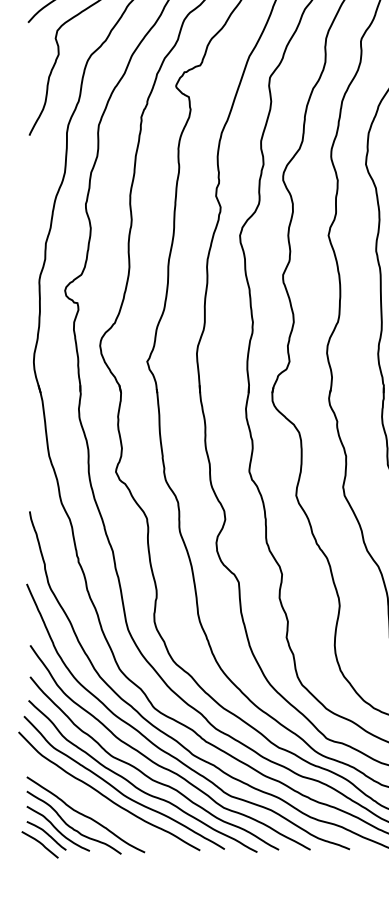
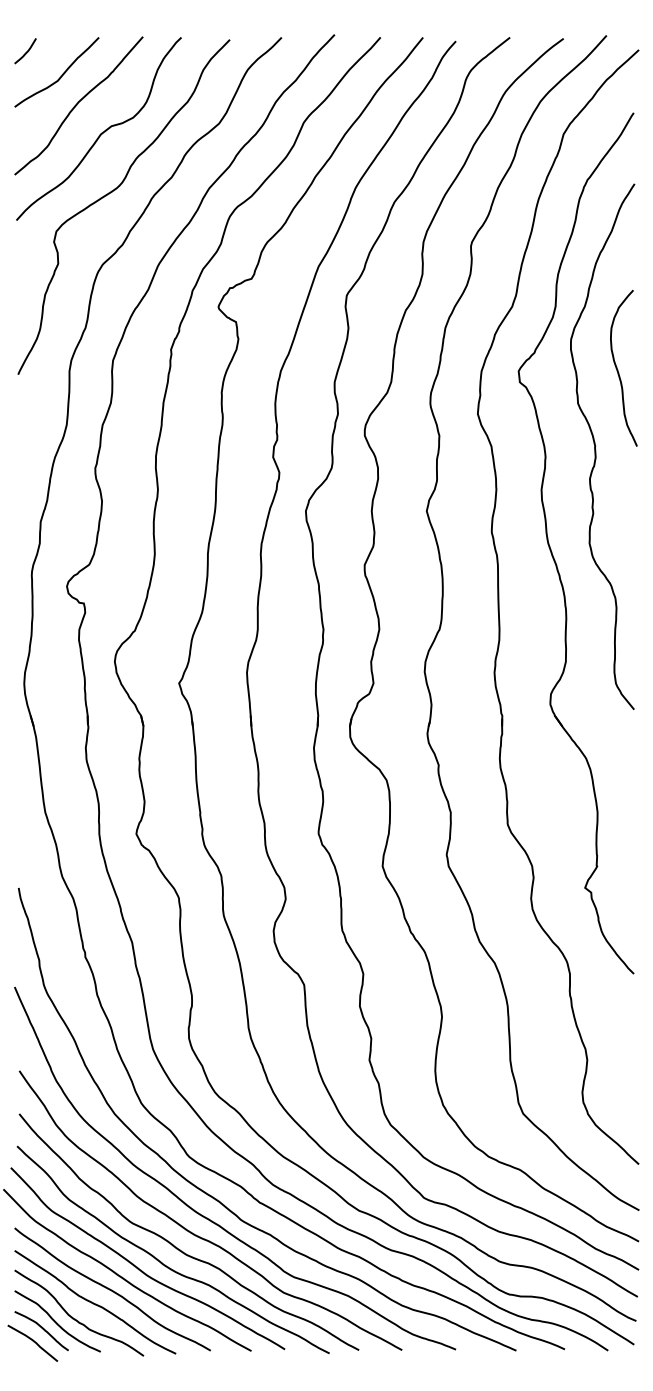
curve: (98, 805) -> (112, 1289), added

